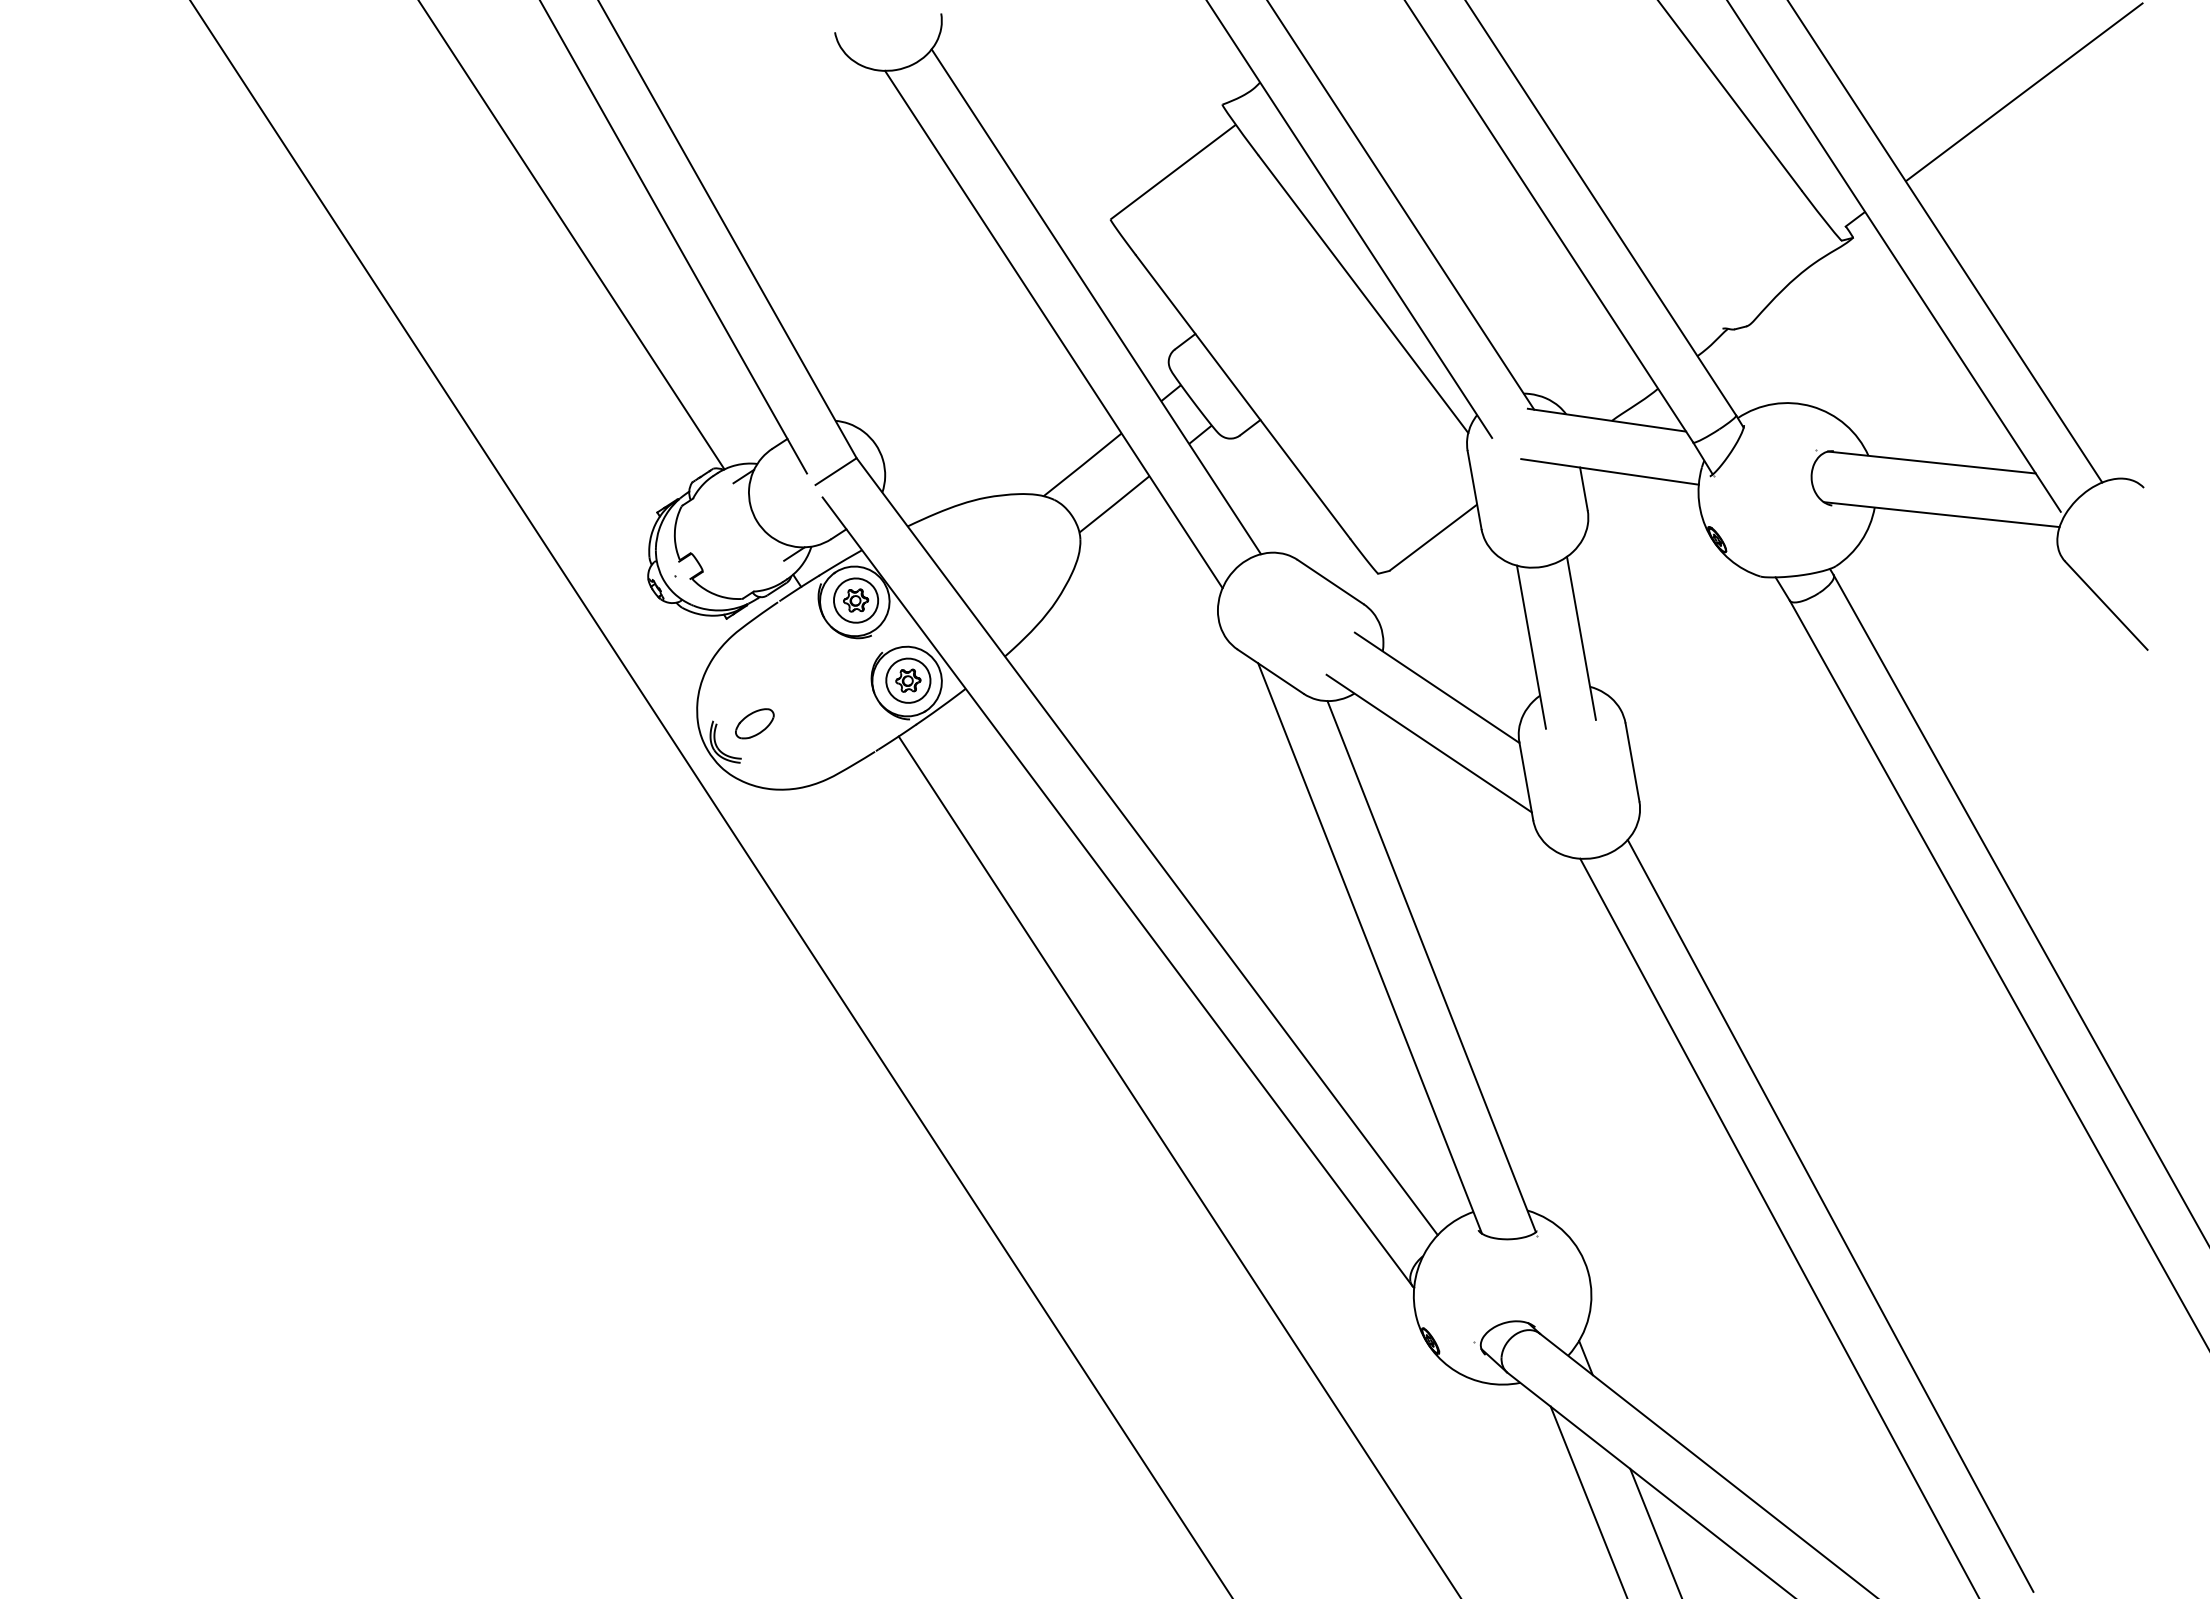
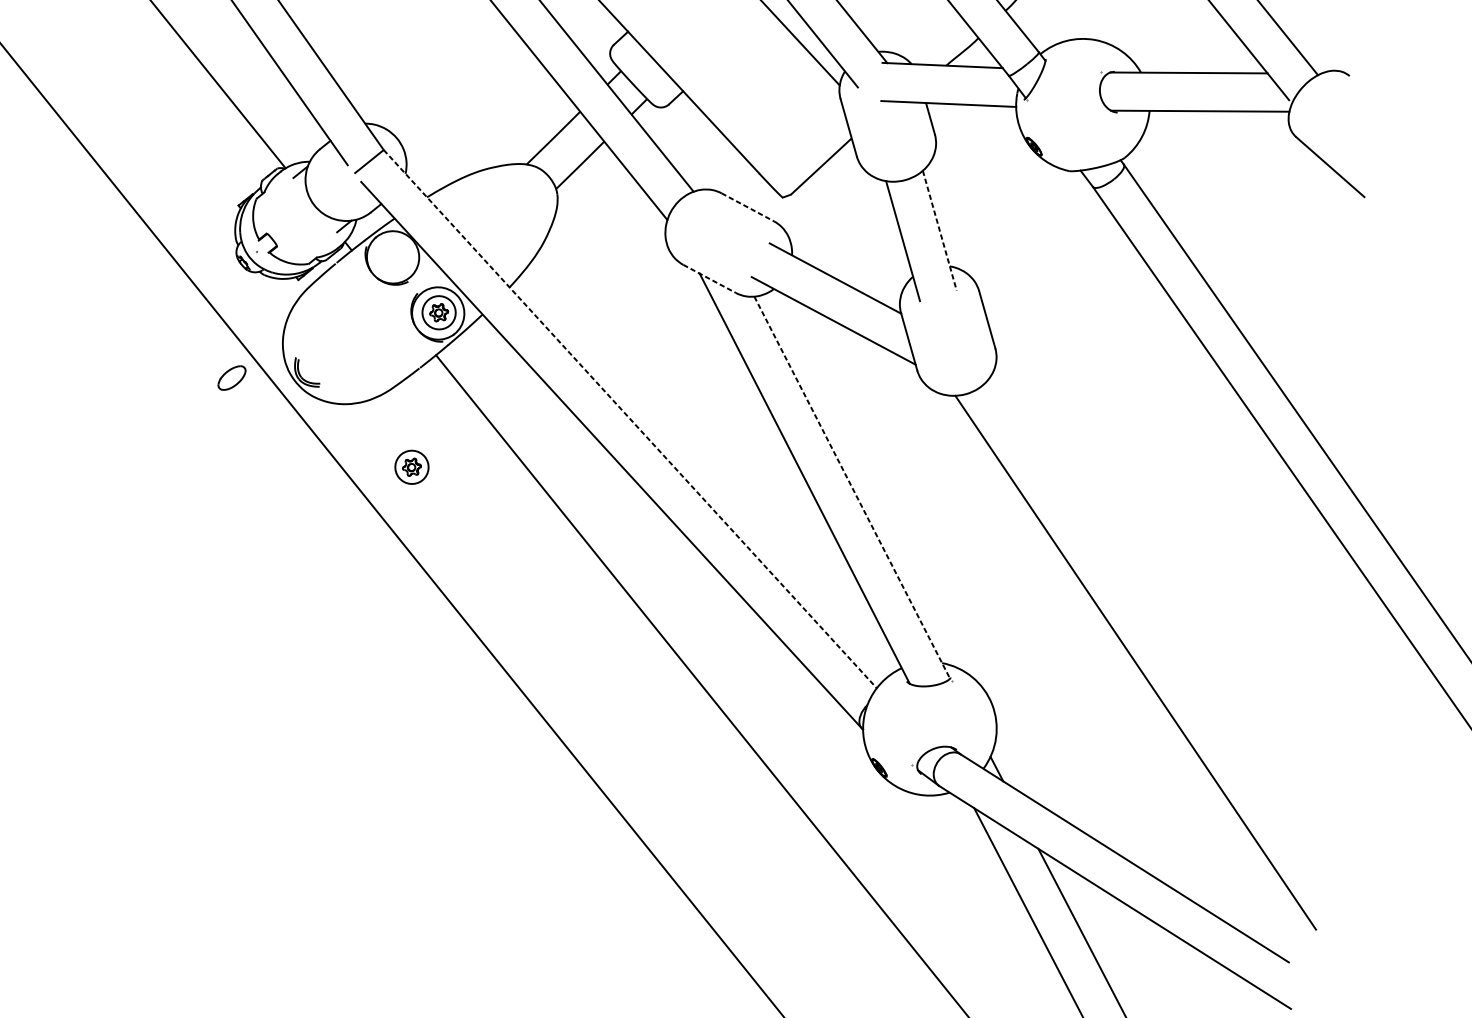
line: (1330, 582) -> (747, 207), solid -> dashed
part: (855, 600) -> (411, 467), moved
line: (1581, 638) -> (939, 230), solid -> dashed
line: (1270, 671) -> (709, 278), solid -> dashed
part: (754, 723) -> (231, 377), moved
line: (1147, 847) -> (630, 419), solid -> dashed
line: (1431, 967) -> (852, 488), solid -> dashed
line: (1830, 1215) -> (1169, 644), removed

